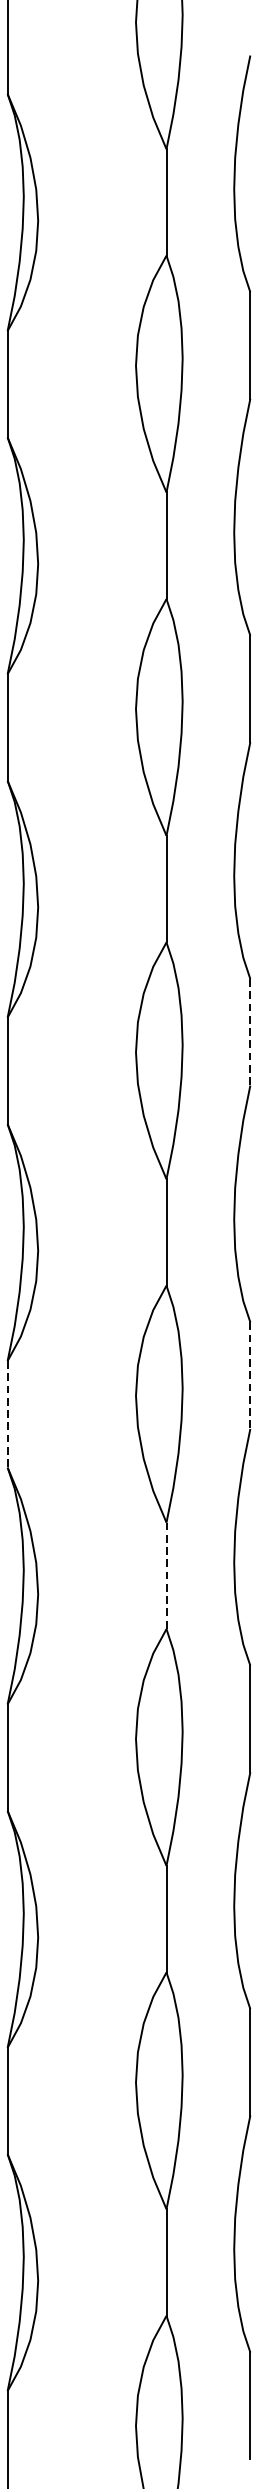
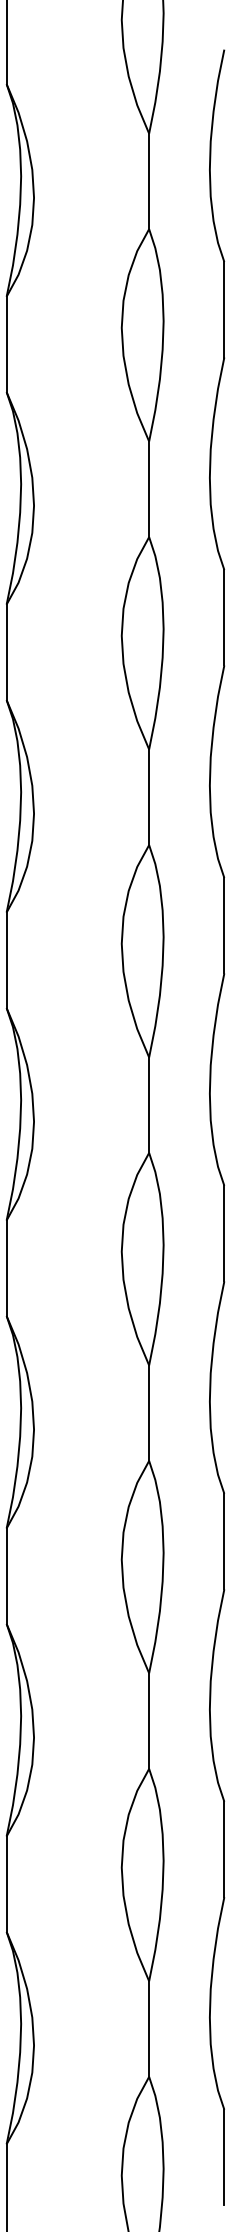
line: (250, 1032) -> (224, 925), dashed -> solid
line: (250, 1375) -> (224, 1233), dashed -> solid
line: (7, 1414) -> (6, 1268), dashed -> solid
line: (166, 1576) -> (149, 1413), dashed -> solid

